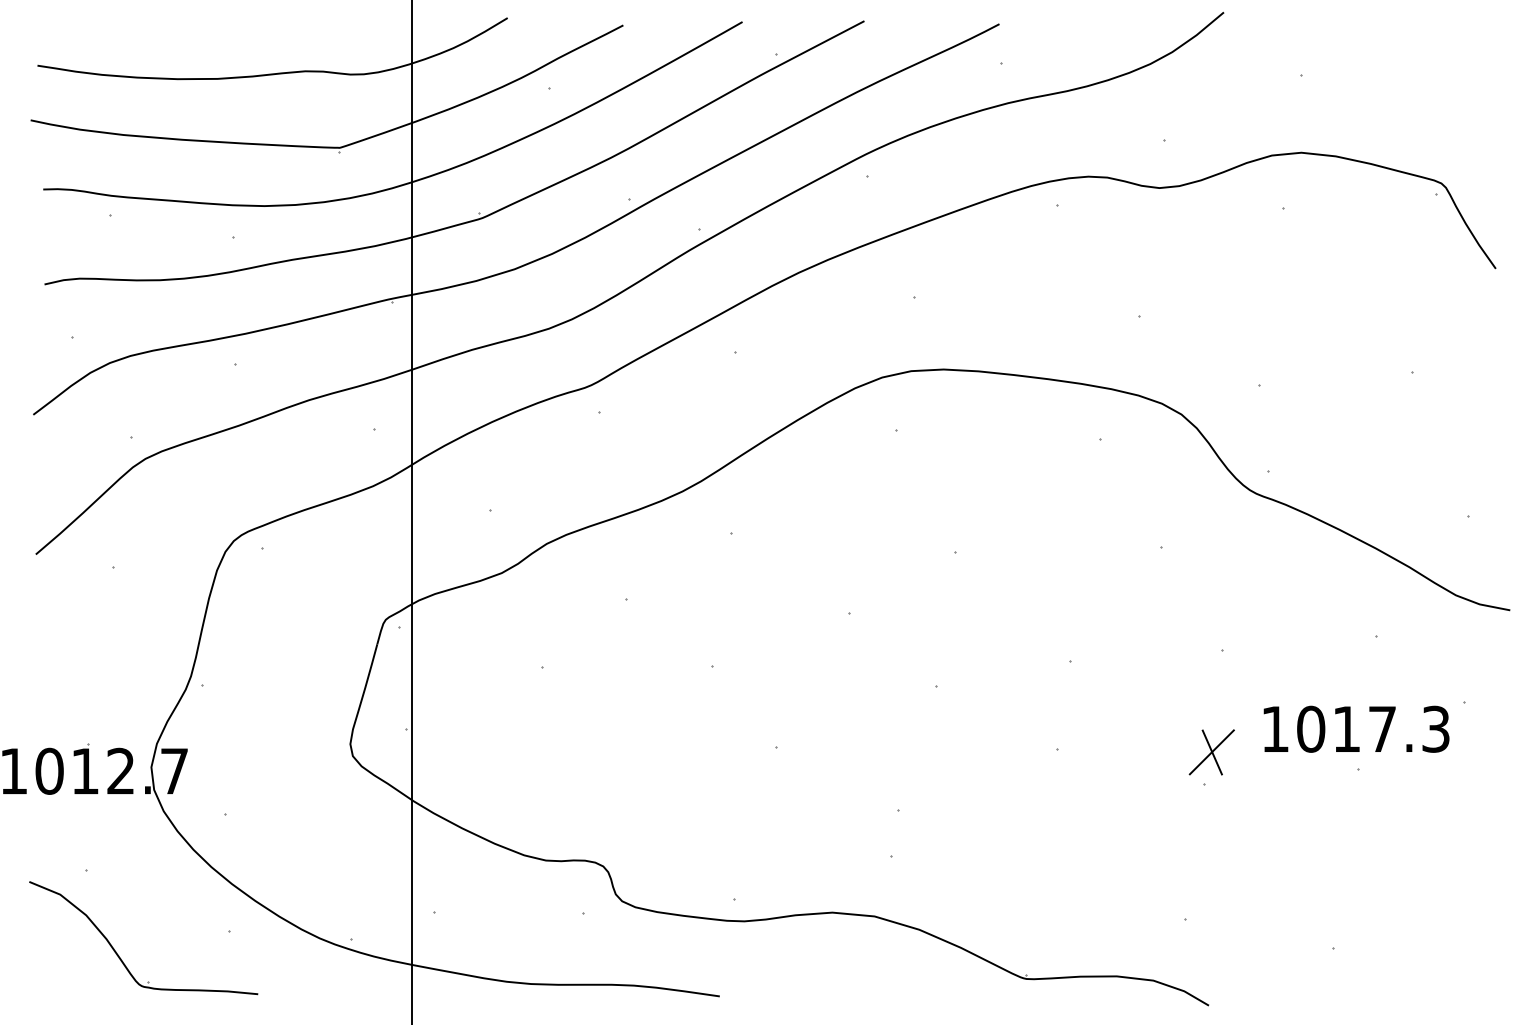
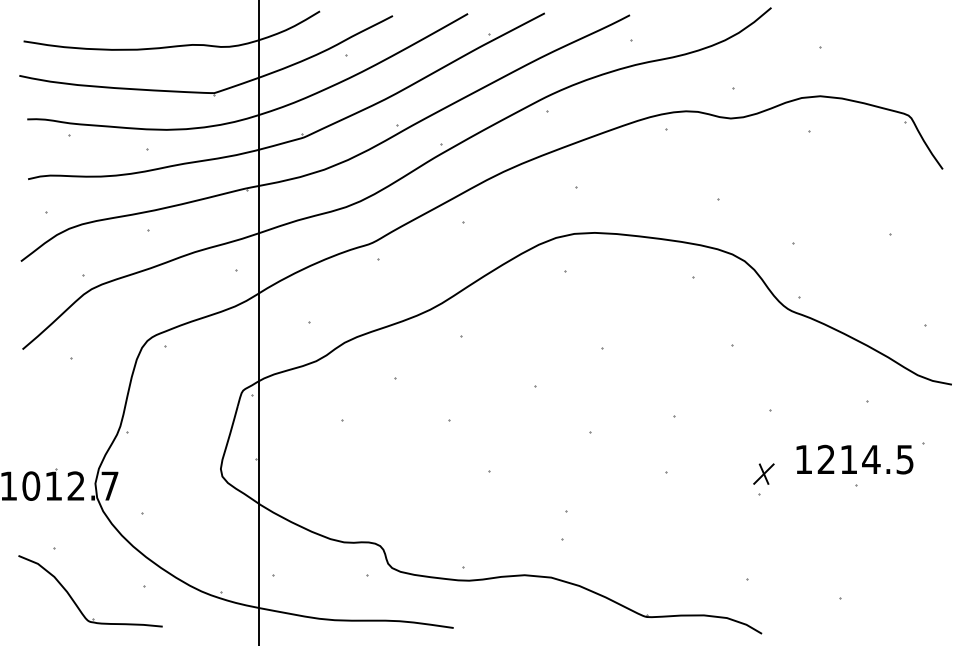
text: (1373, 729) -> (865, 459), 1017.3 -> 1214.5
part: (1211, 751) -> (763, 473), size x0.7

